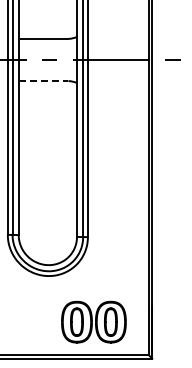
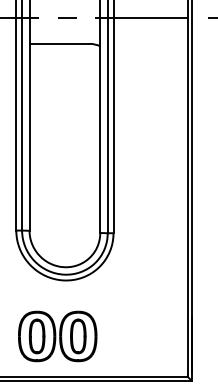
line: (43, 81) -> (59, 44), dashed -> solid
part: (93, 321) -> (57, 335), moved

